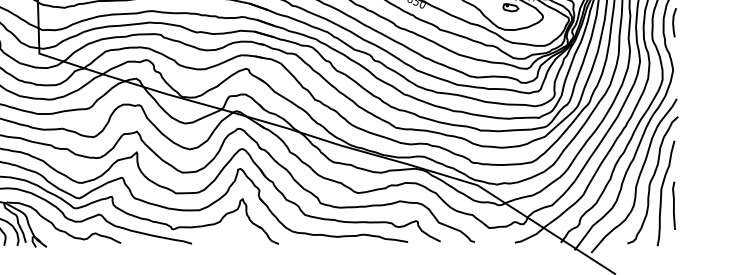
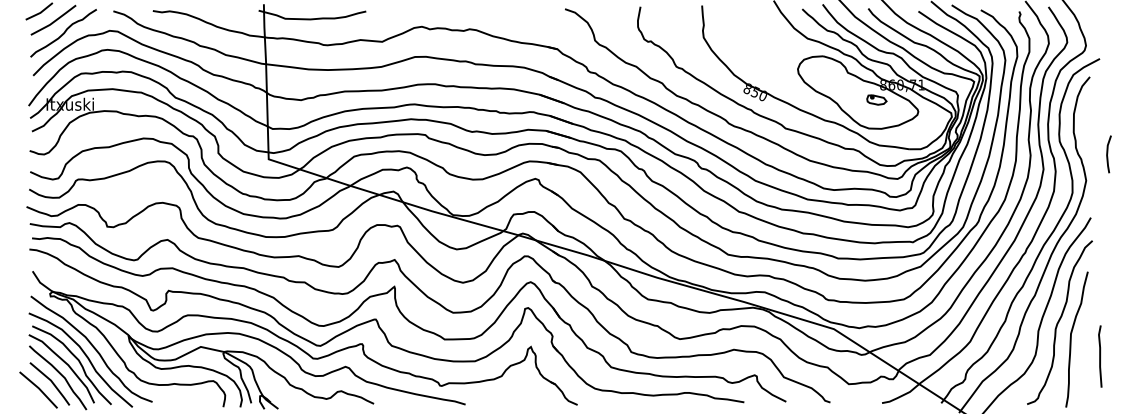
line: (674, 22) -> (1108, 153), moved
line: (674, 205) -> (1100, 356), moved

